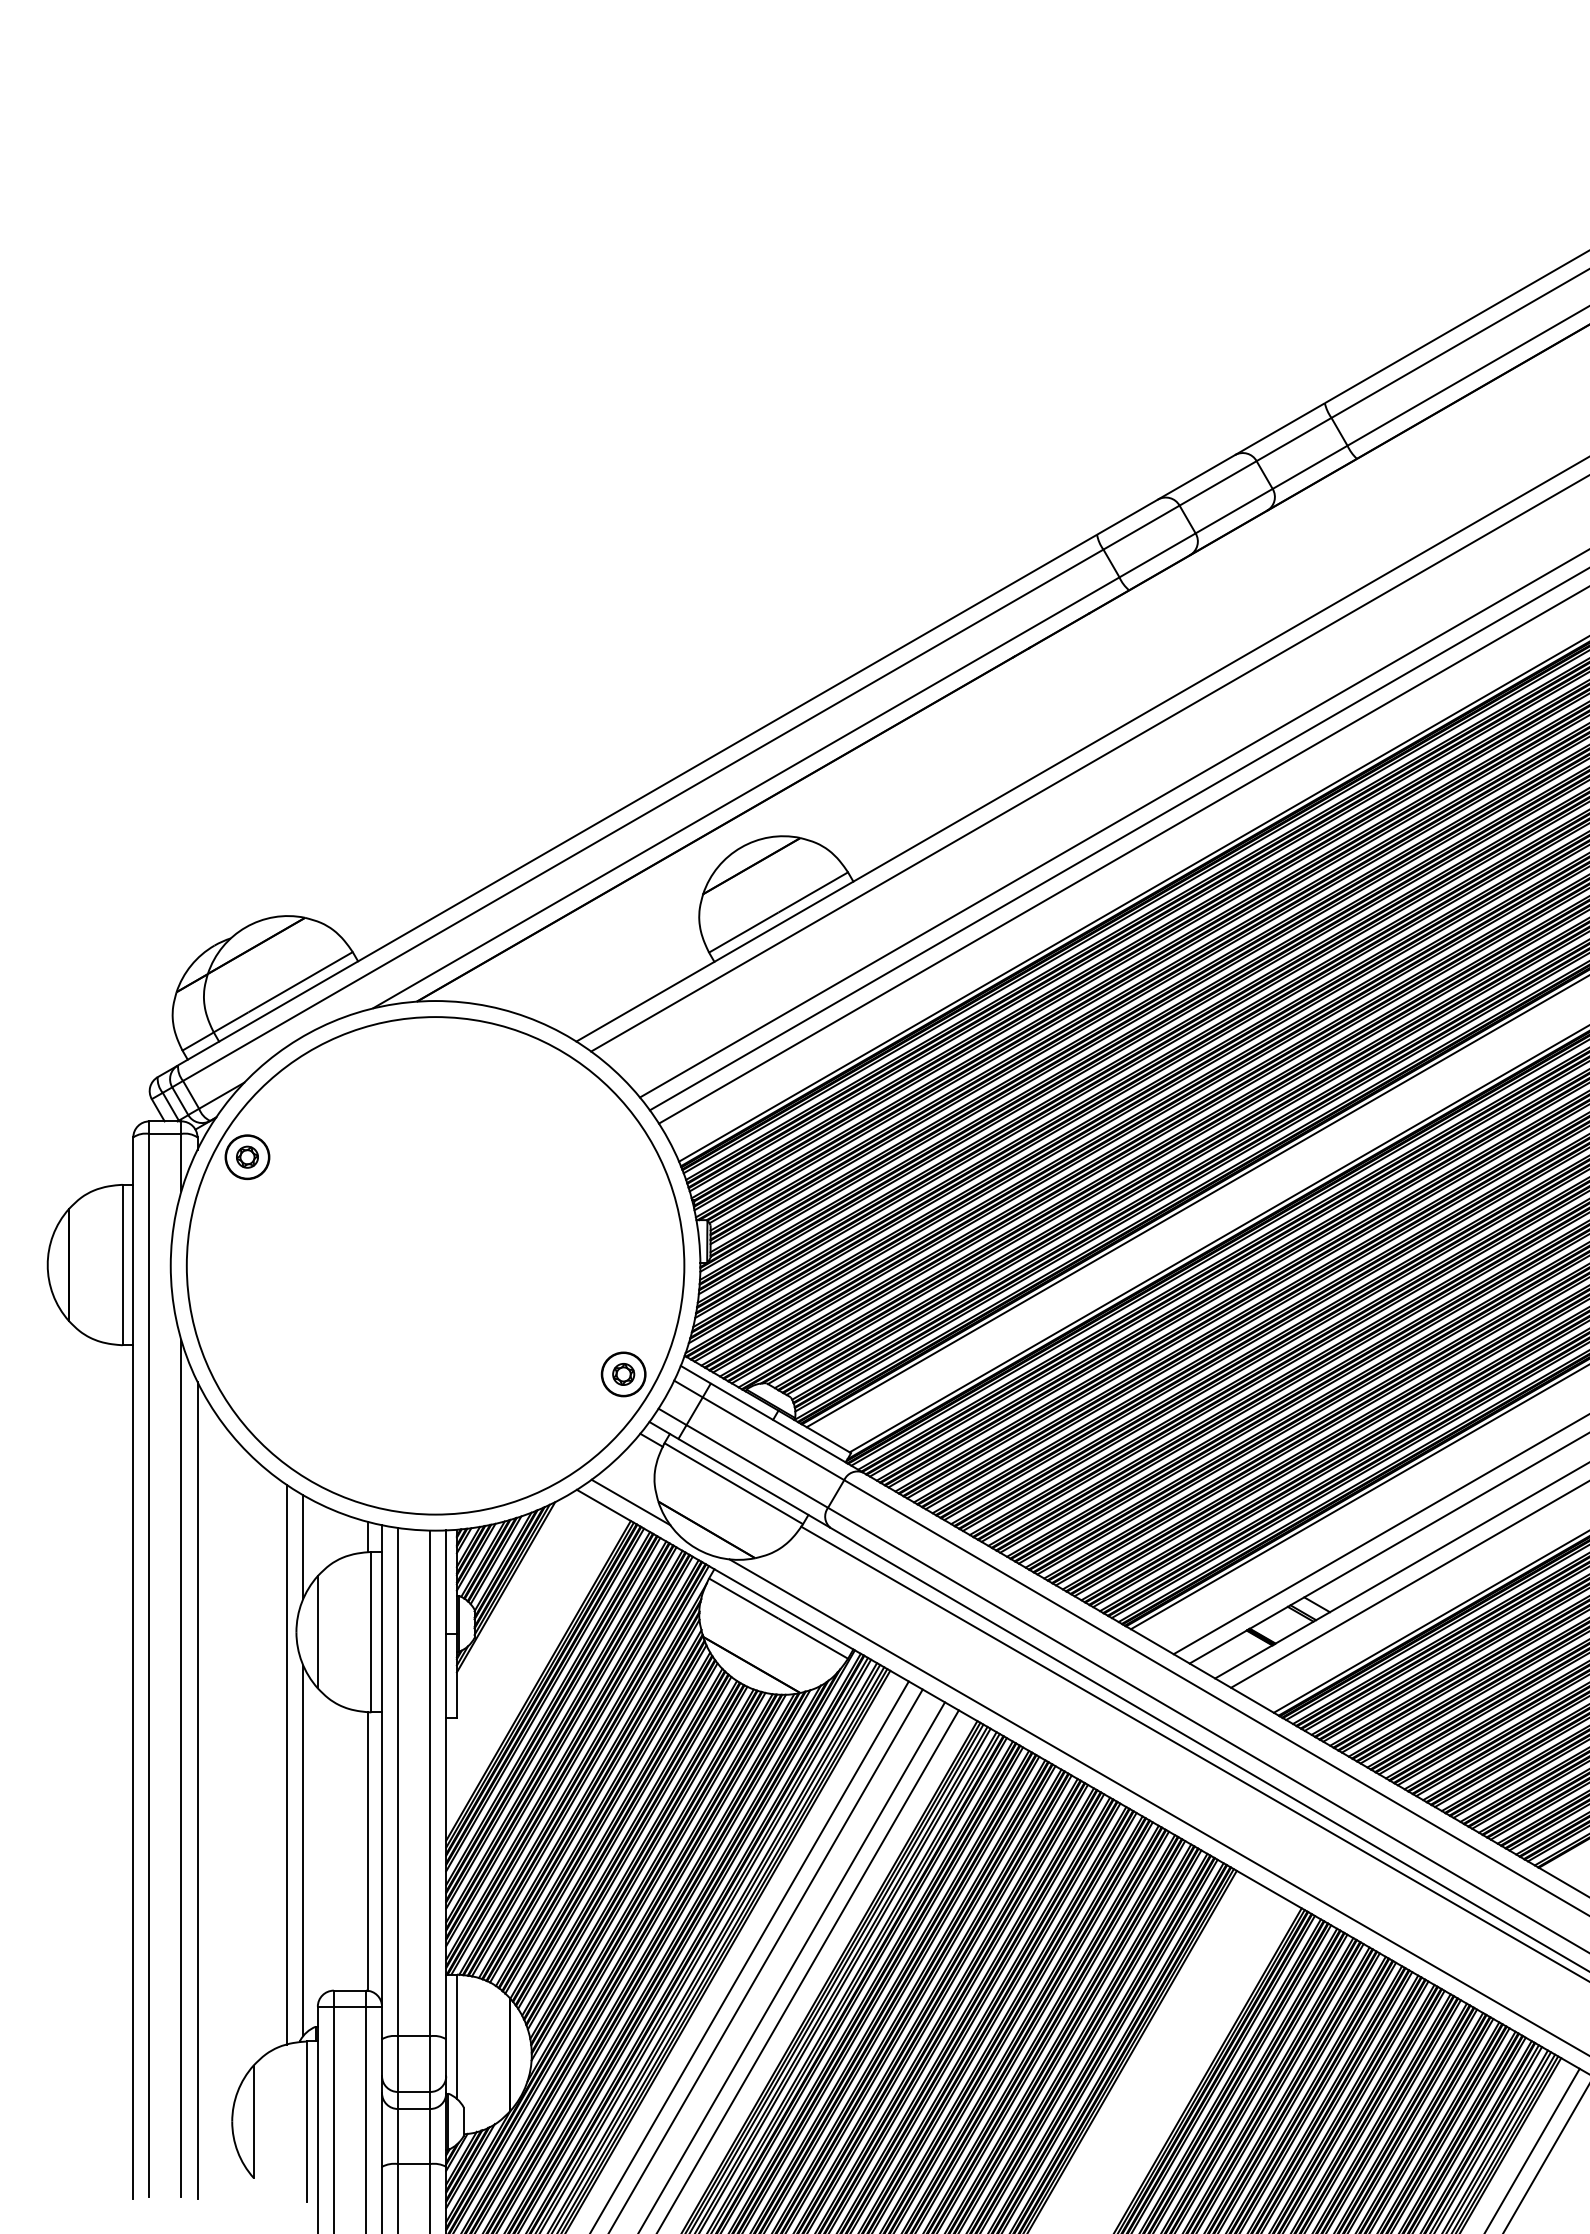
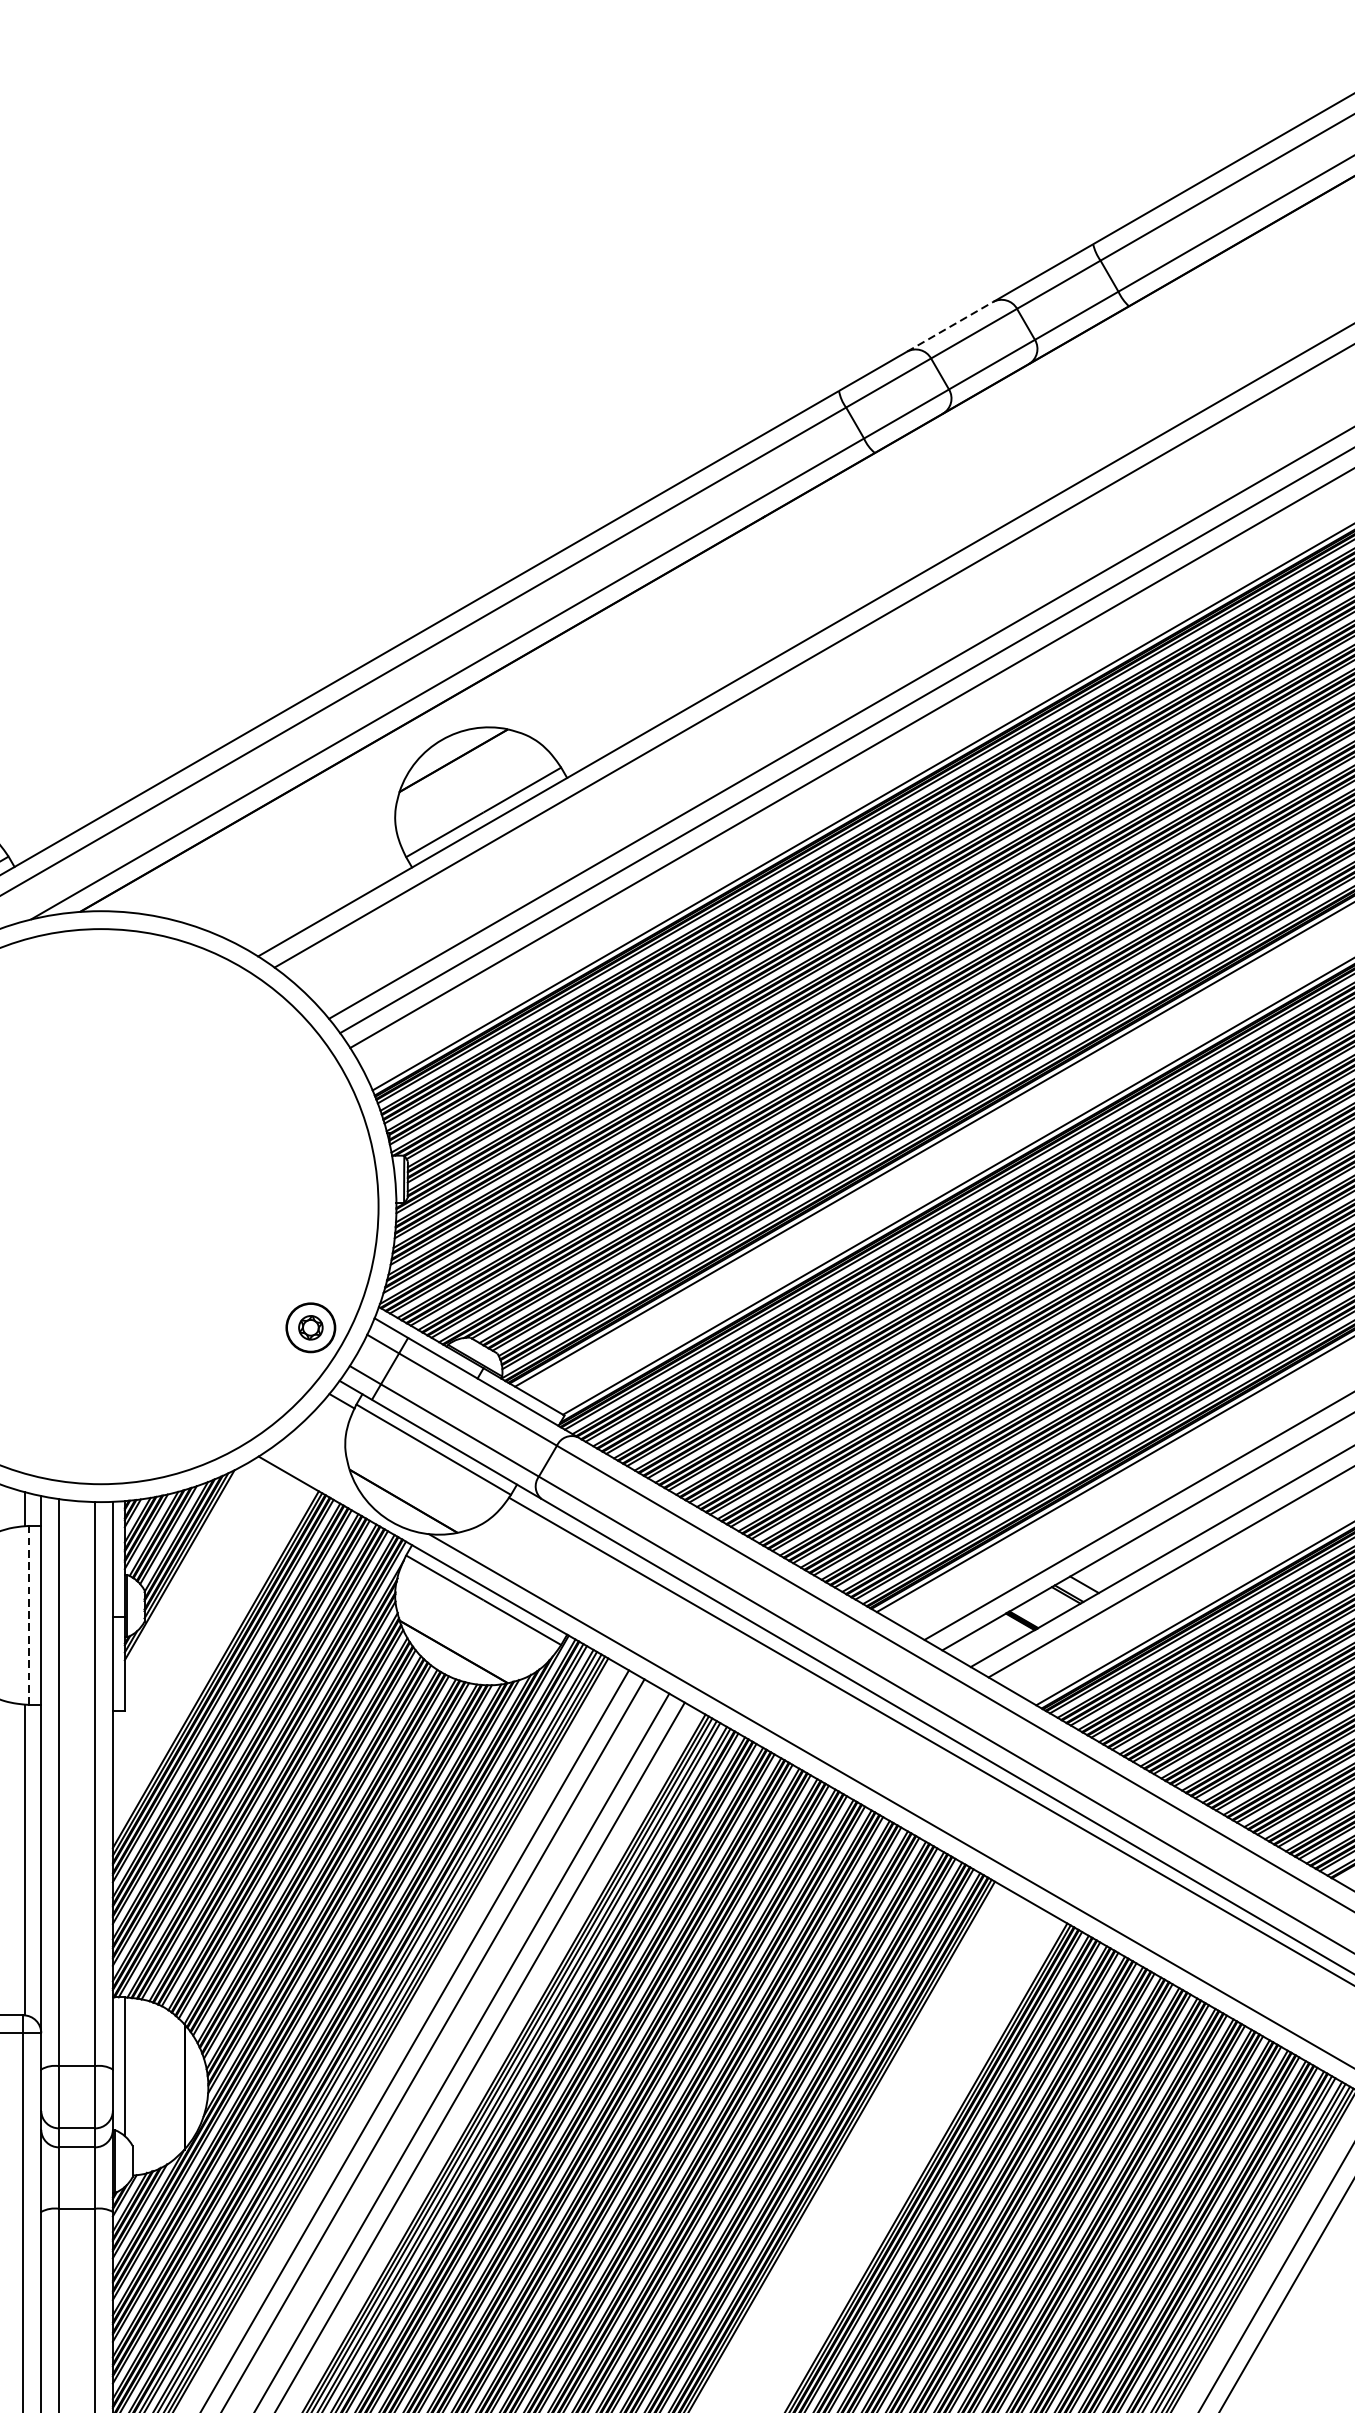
line: (1196, 477) -> (949, 327), solid -> dashed
line: (630, 1502) -> (318, 1470), removed
line: (371, 1631) -> (29, 1614), solid -> dashed

